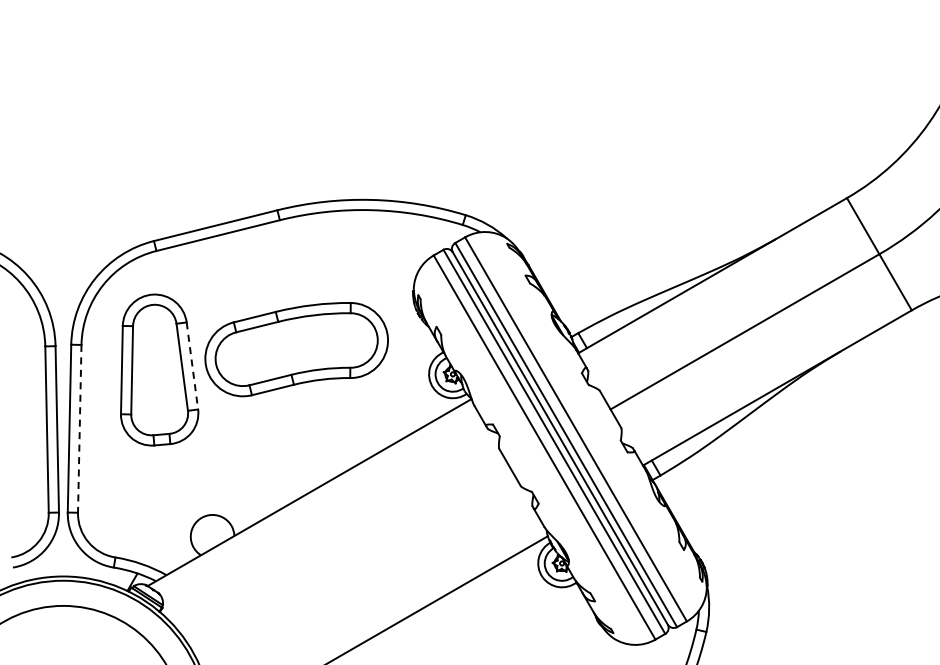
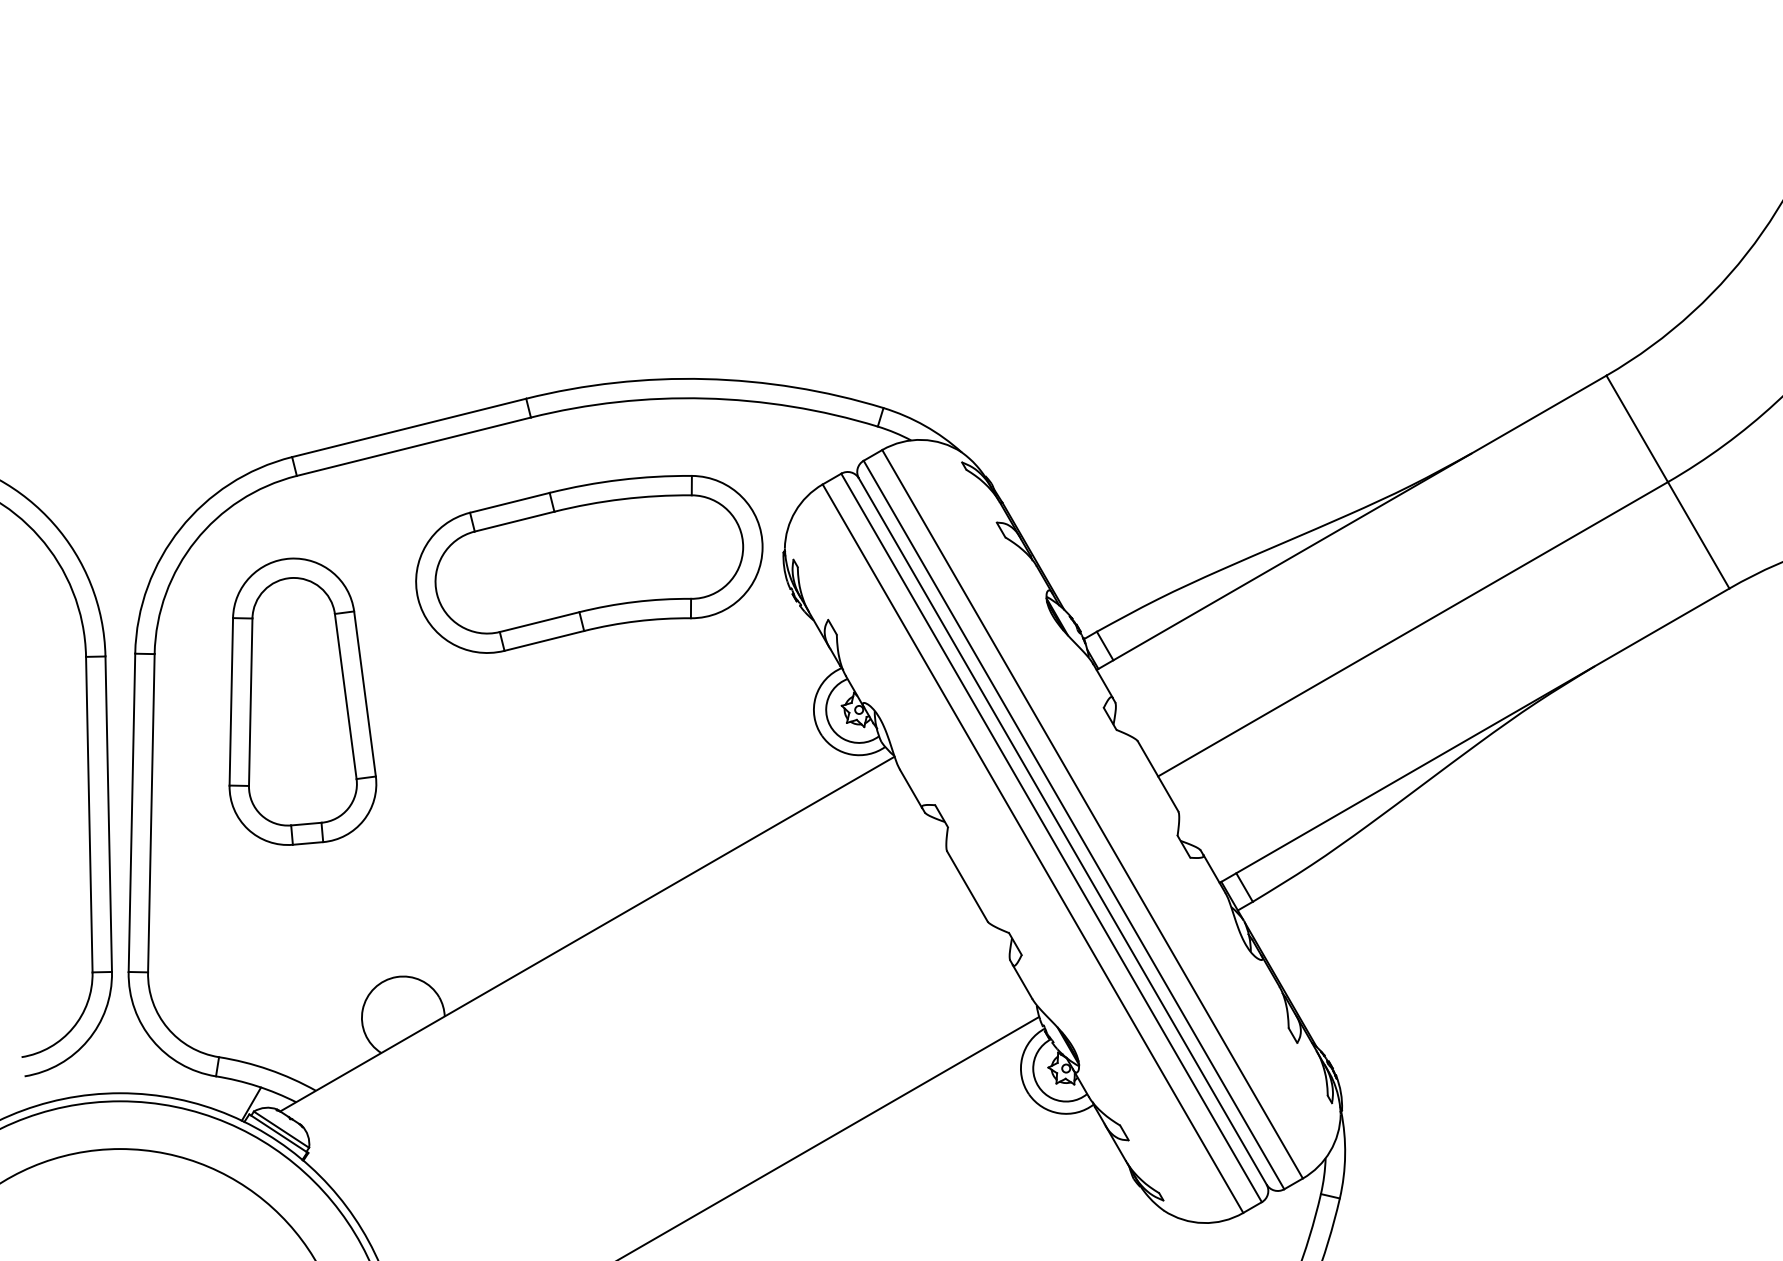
part: (296, 349) -> (588, 564), moved
line: (192, 365) -> (365, 693), dashed -> solid
line: (79, 428) -> (150, 812), dashed -> solid

